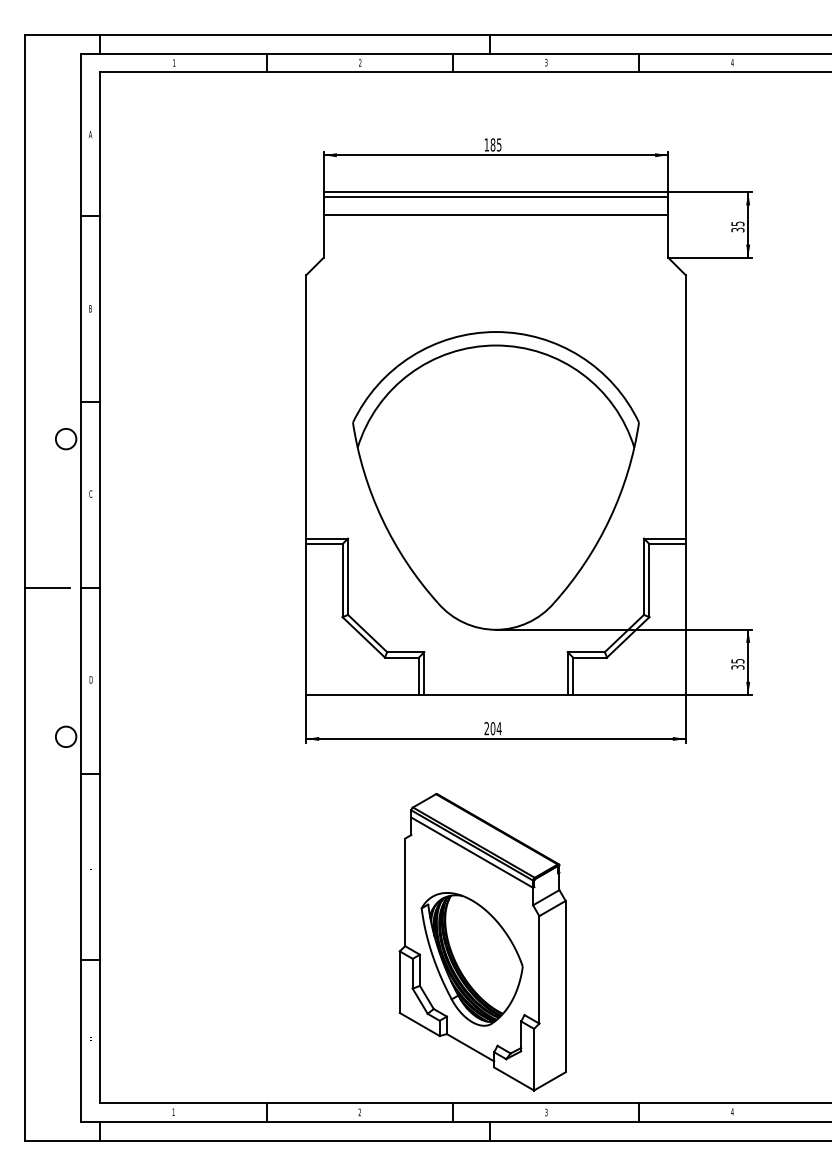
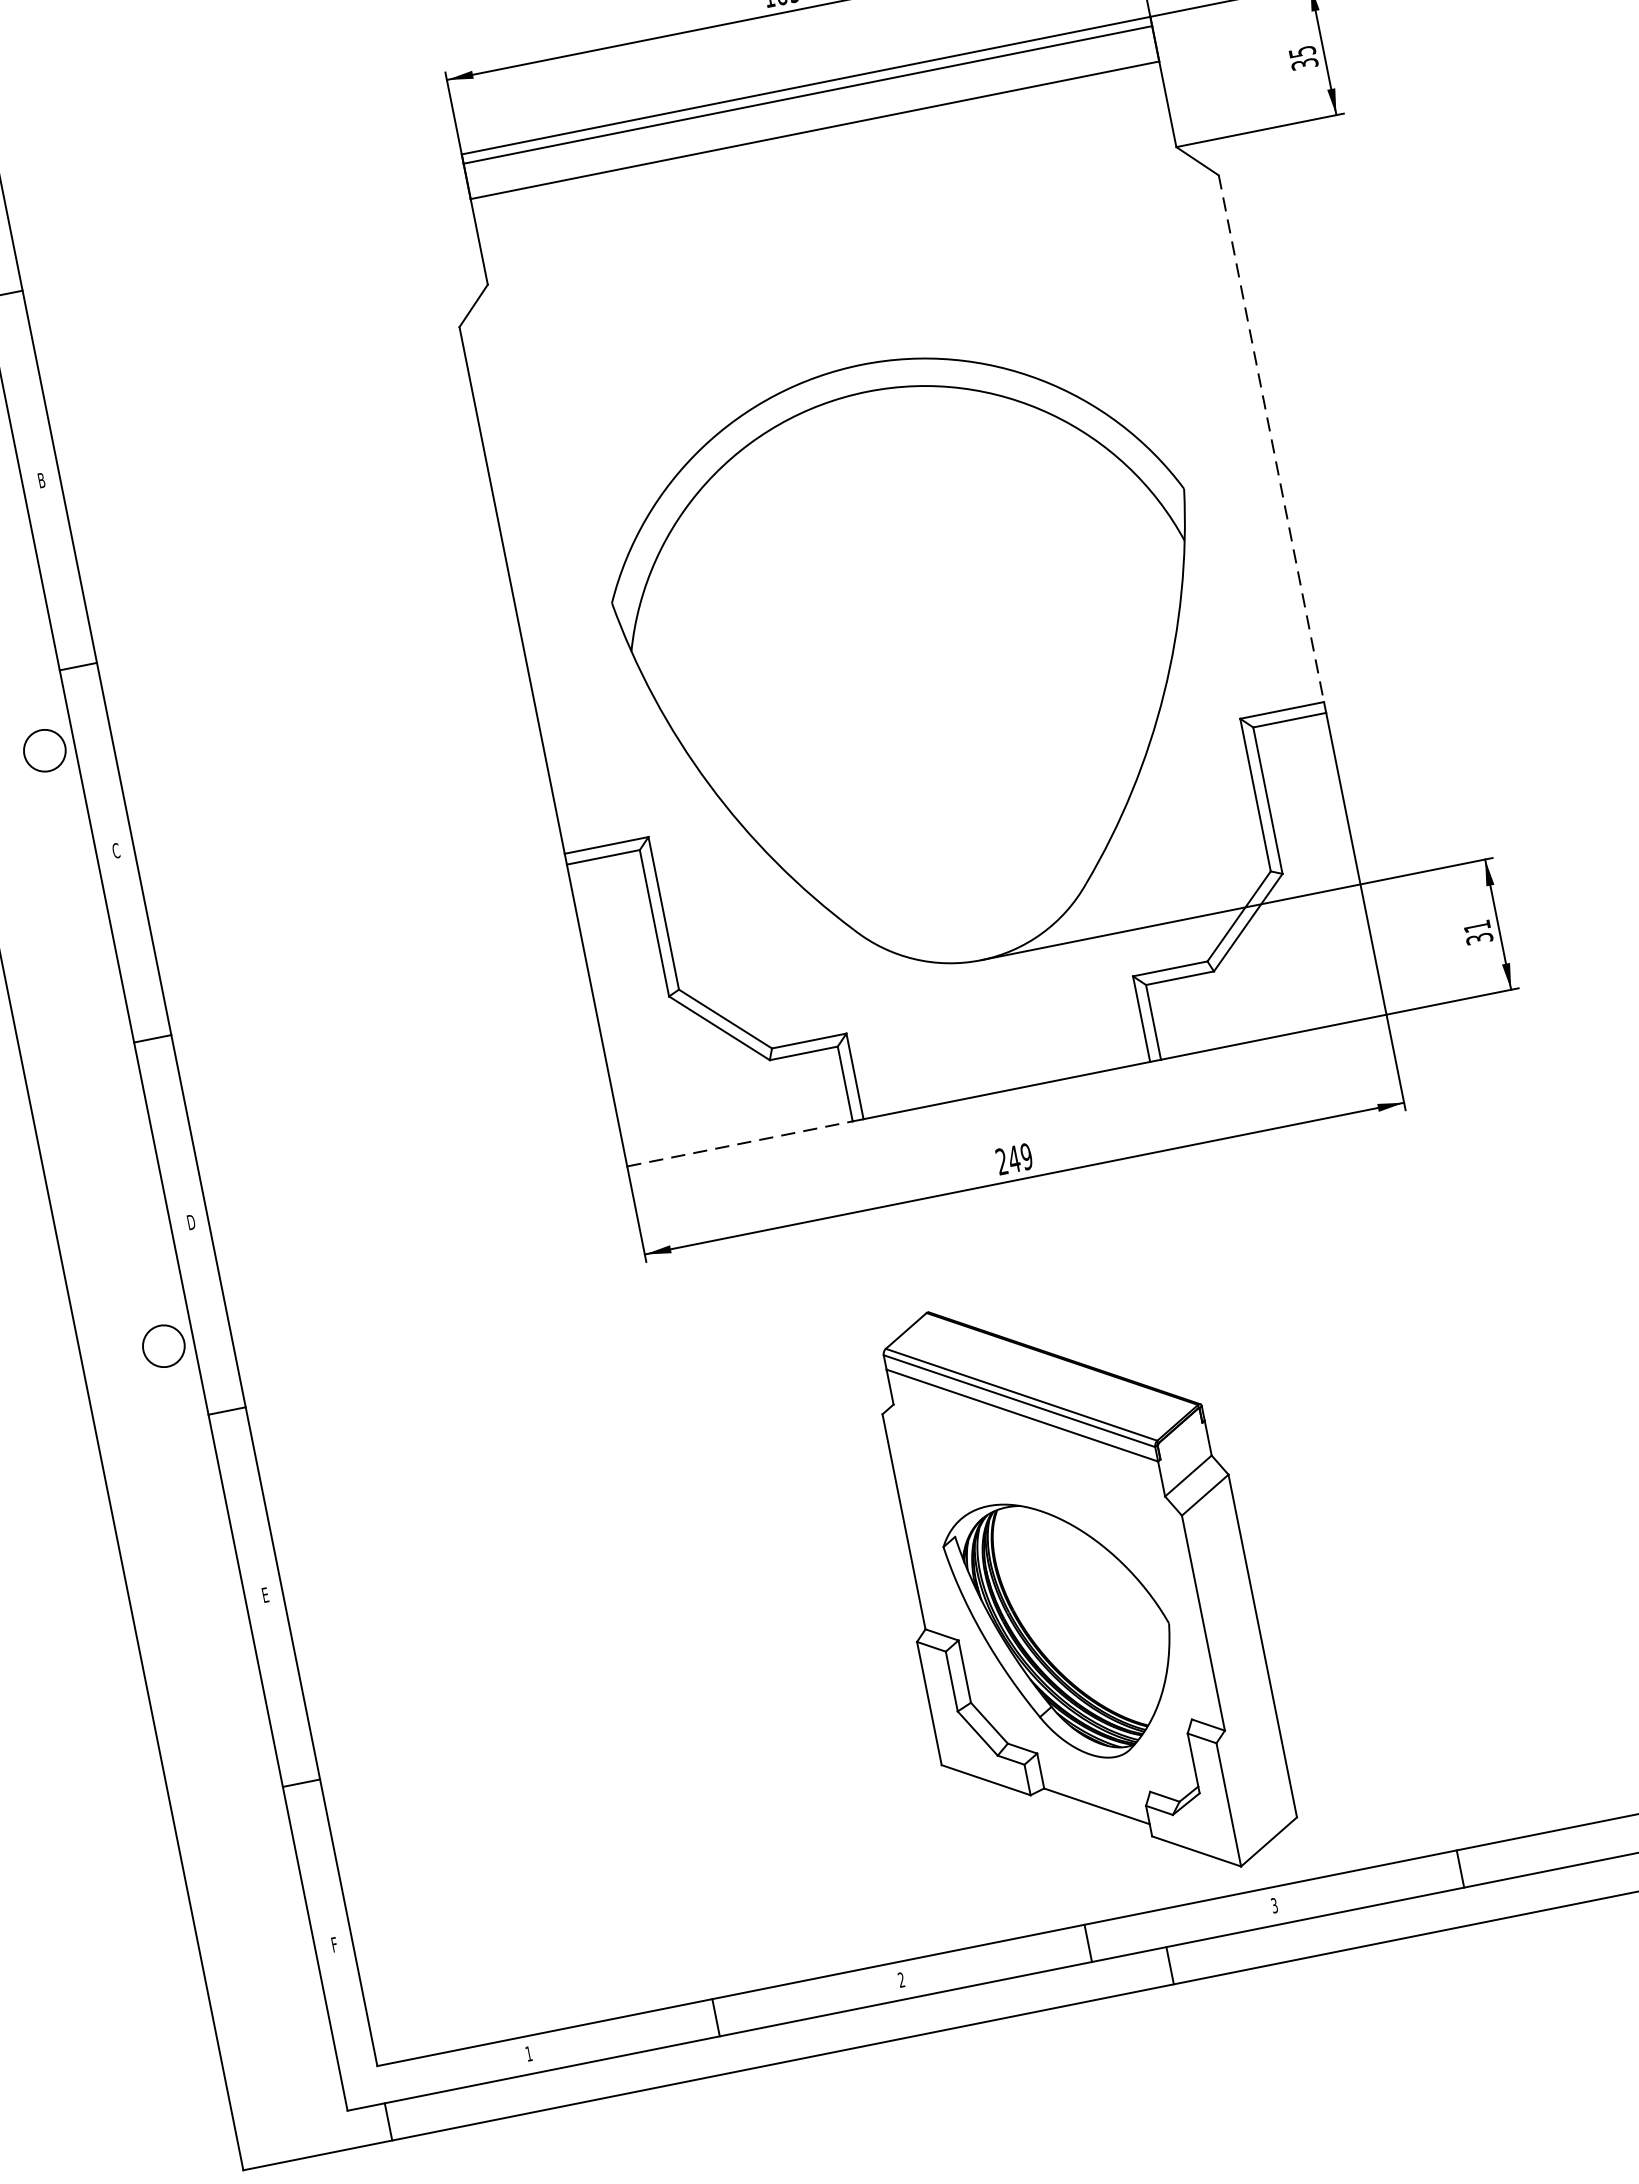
line: (685, 406) -> (1270, 437), solid -> dashed
line: (47, 588) -> (67, 1056), removed
text: (737, 661) -> (1476, 927), 35 -> 31
line: (363, 694) -> (741, 1142), solid -> dashed
text: (495, 728) -> (1019, 1157), 204 -> 249

